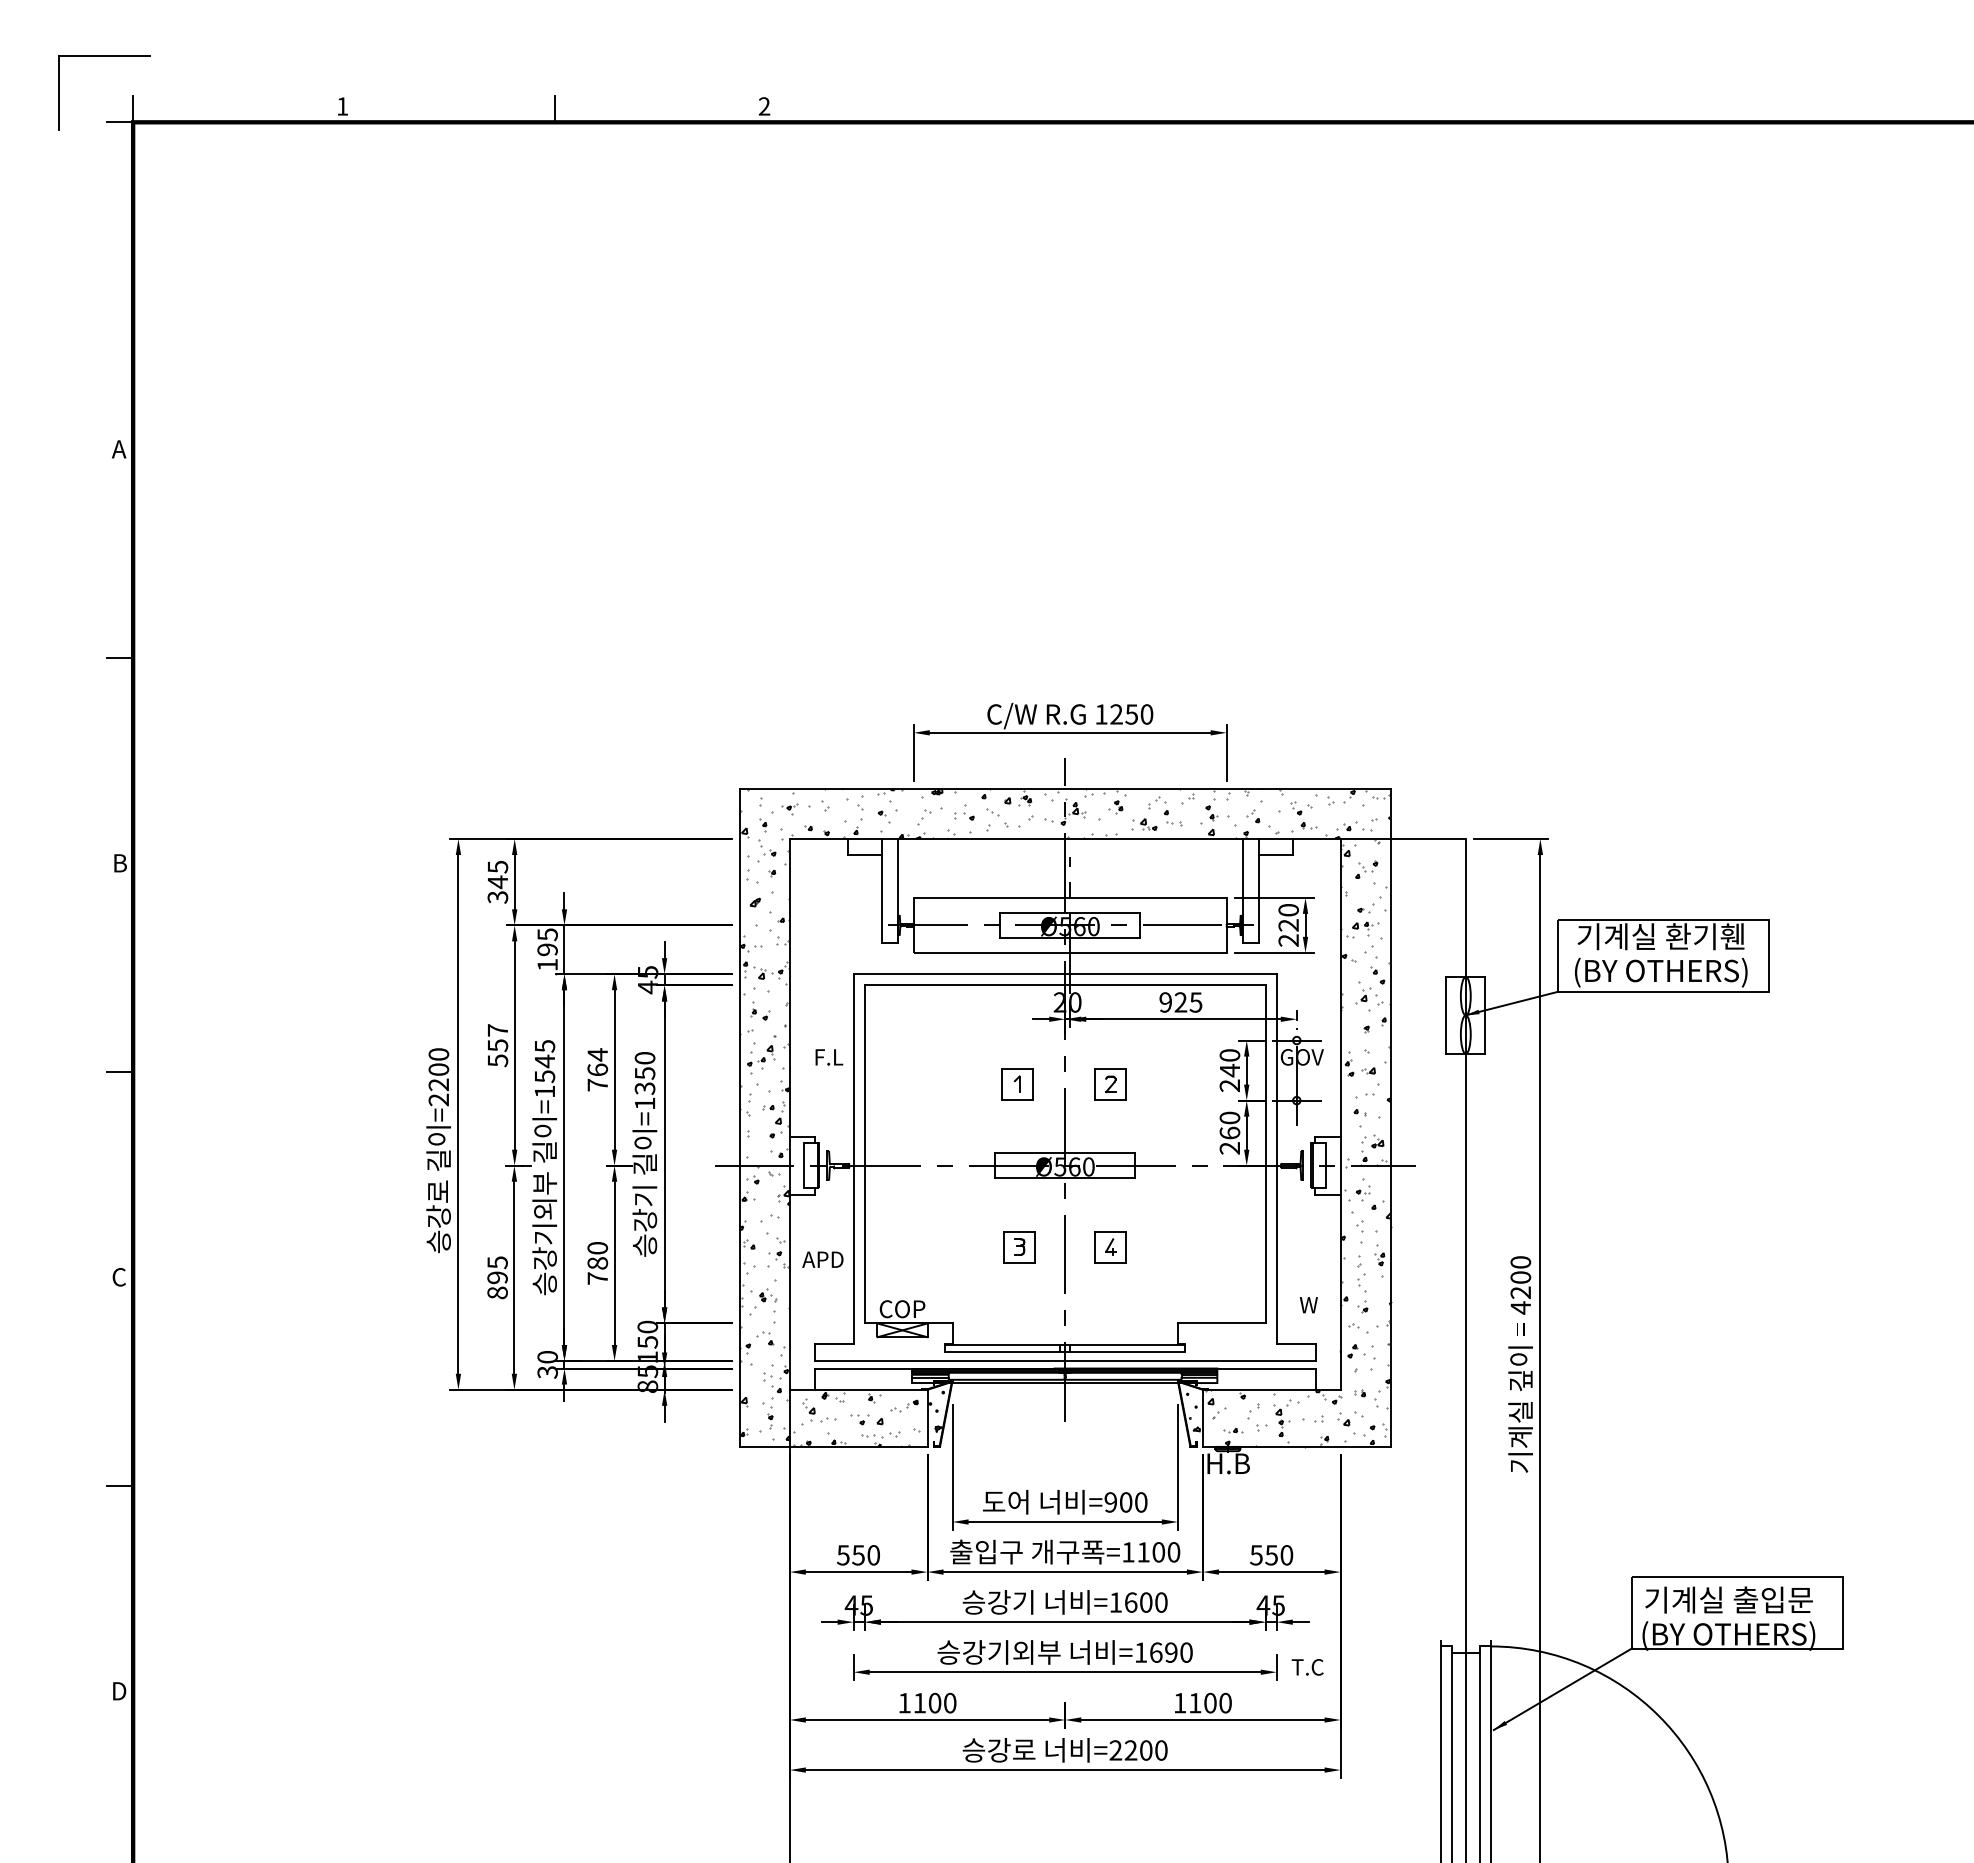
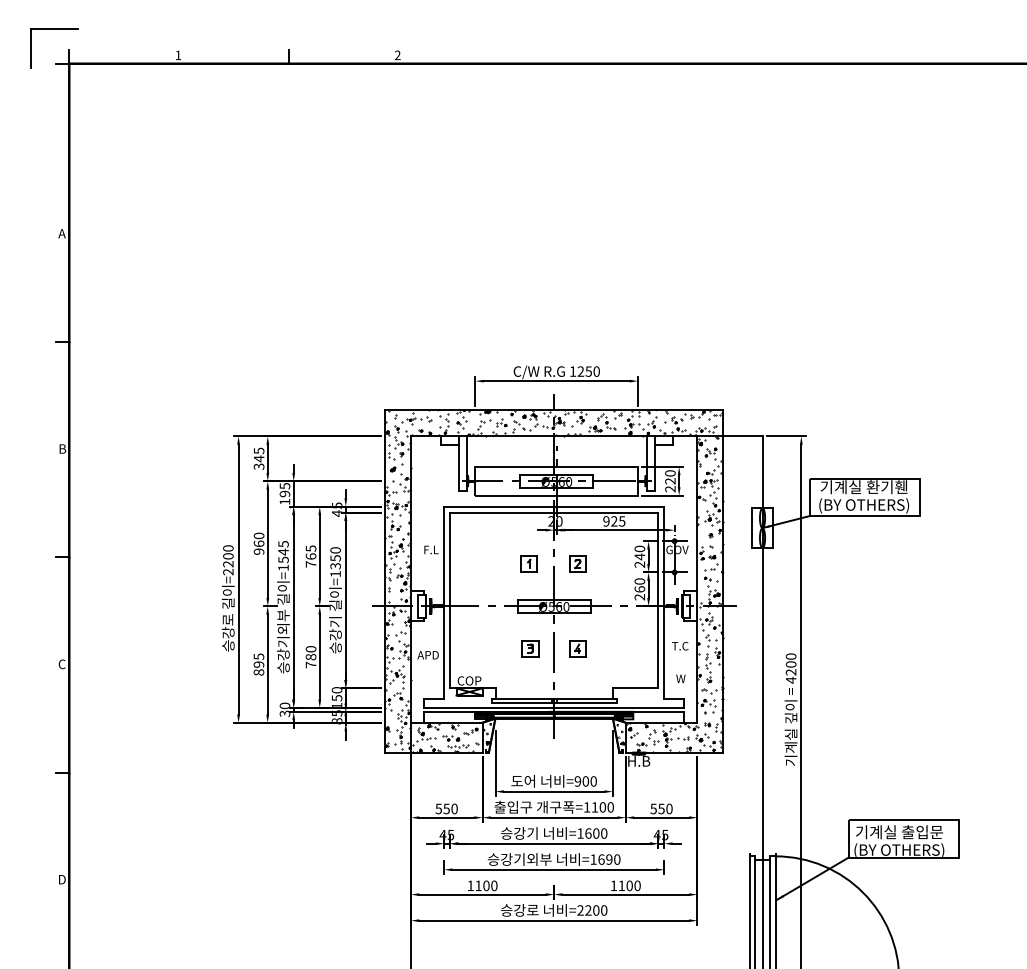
text: (496, 1044) -> (258, 543), 557 -> 960
text: (596, 1054) -> (310, 548), 764 -> 765
hatch: (1063, 1117) -> (553, 581), added
text: (1308, 1667) -> (680, 646), moved

